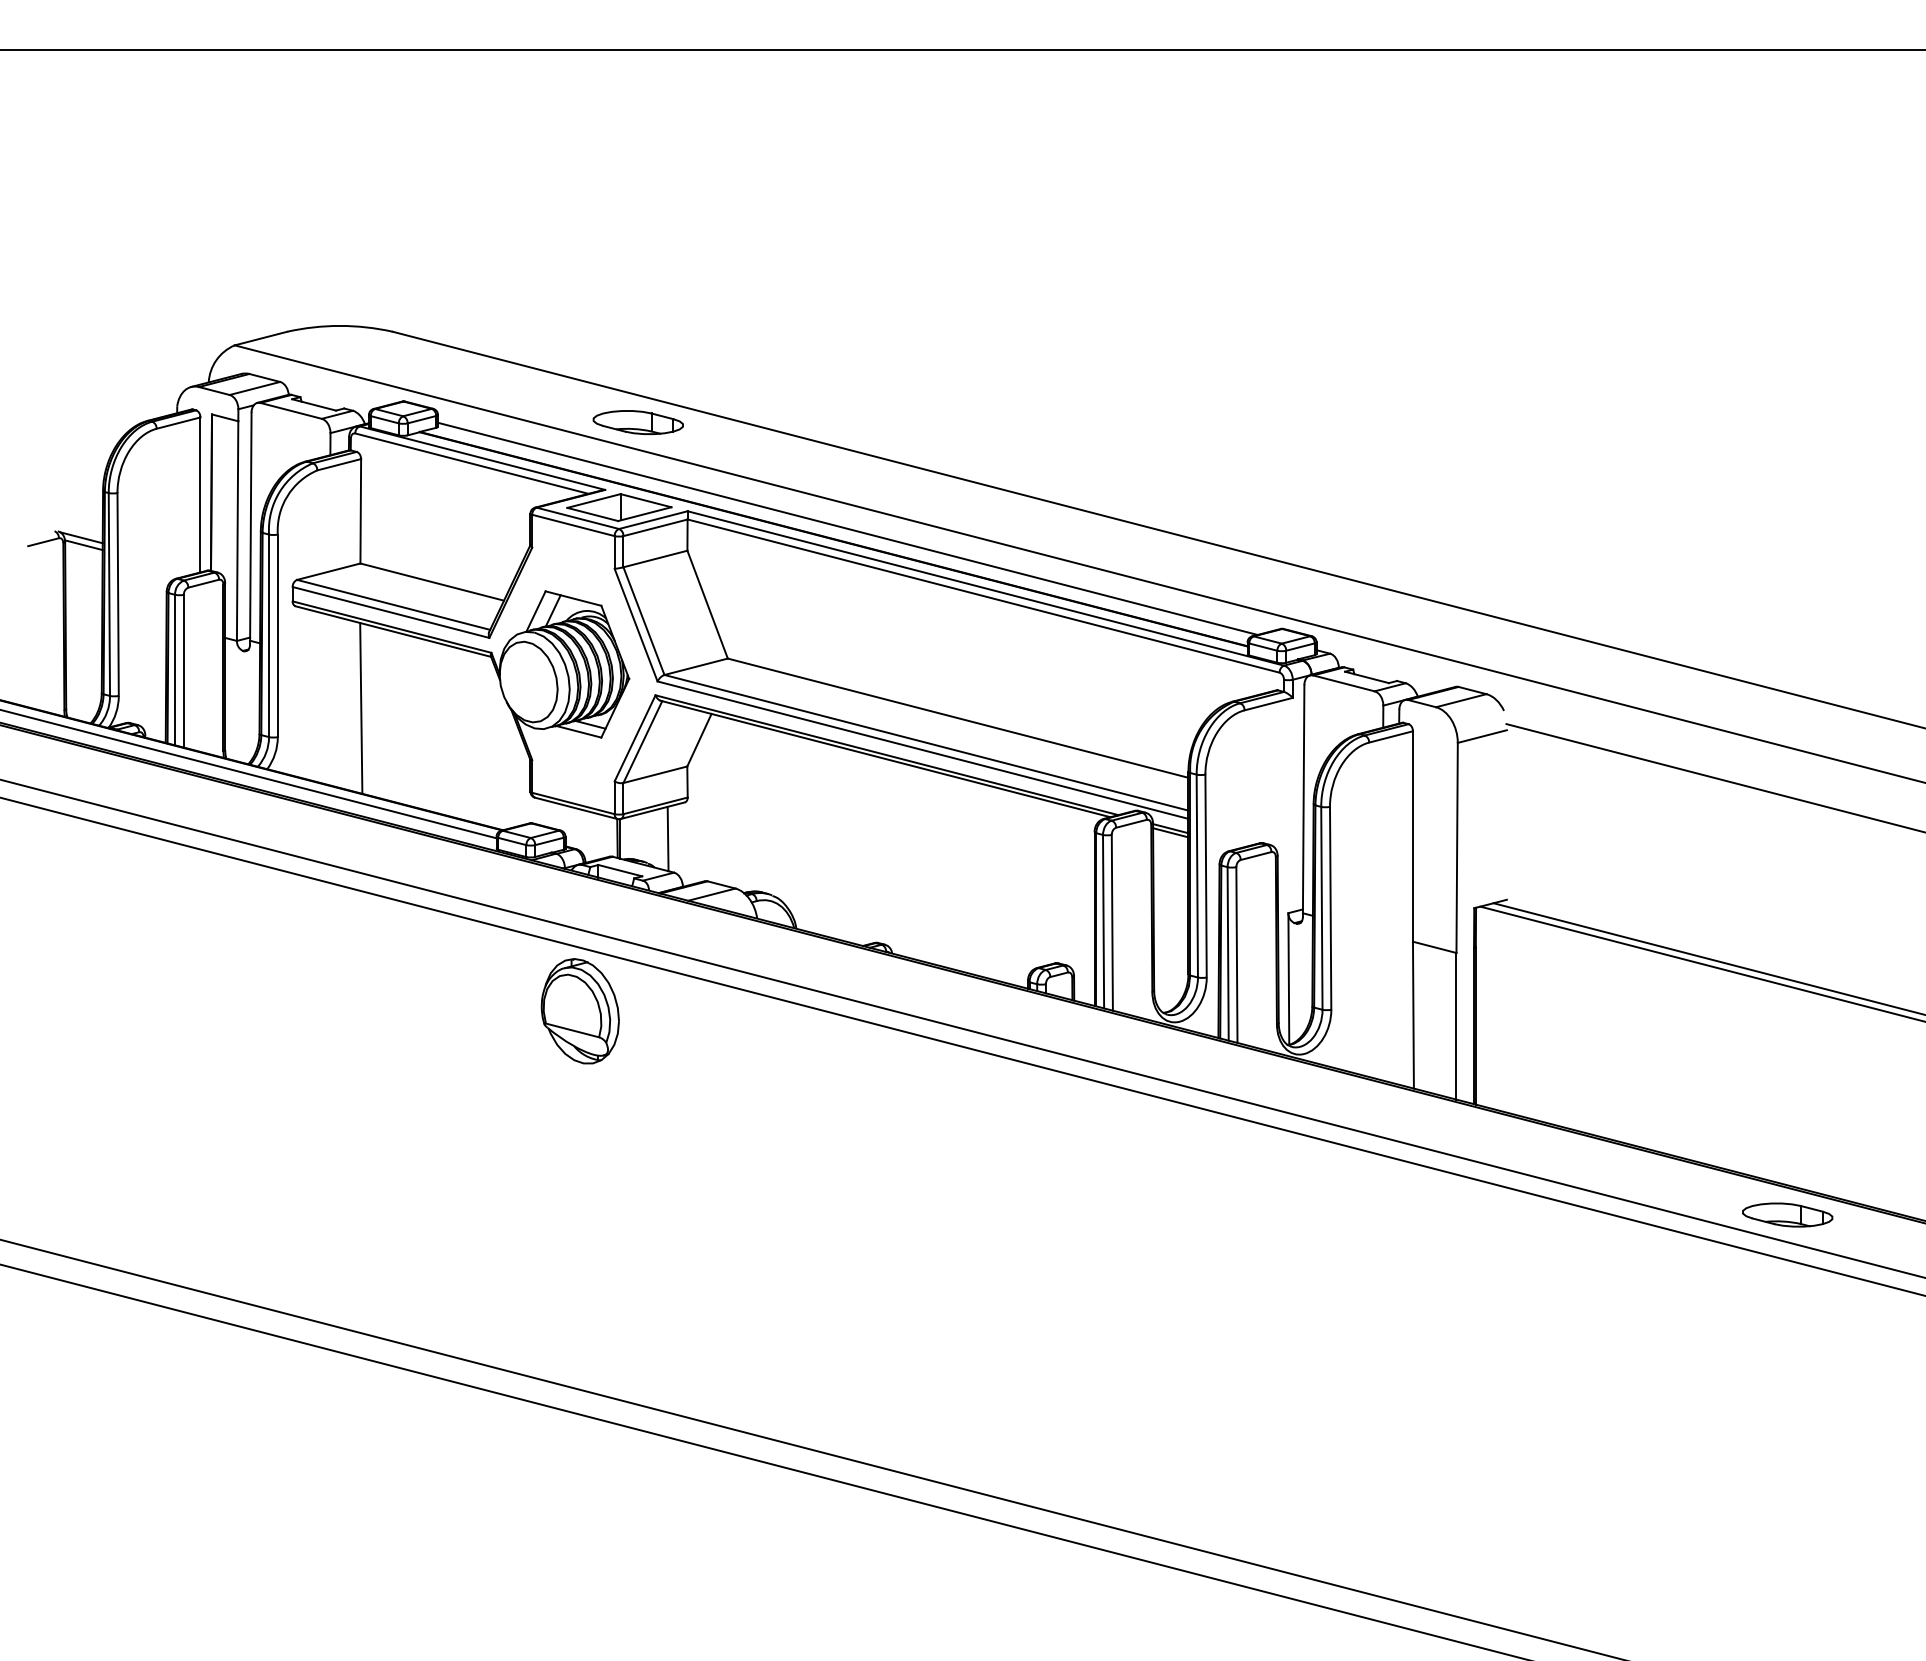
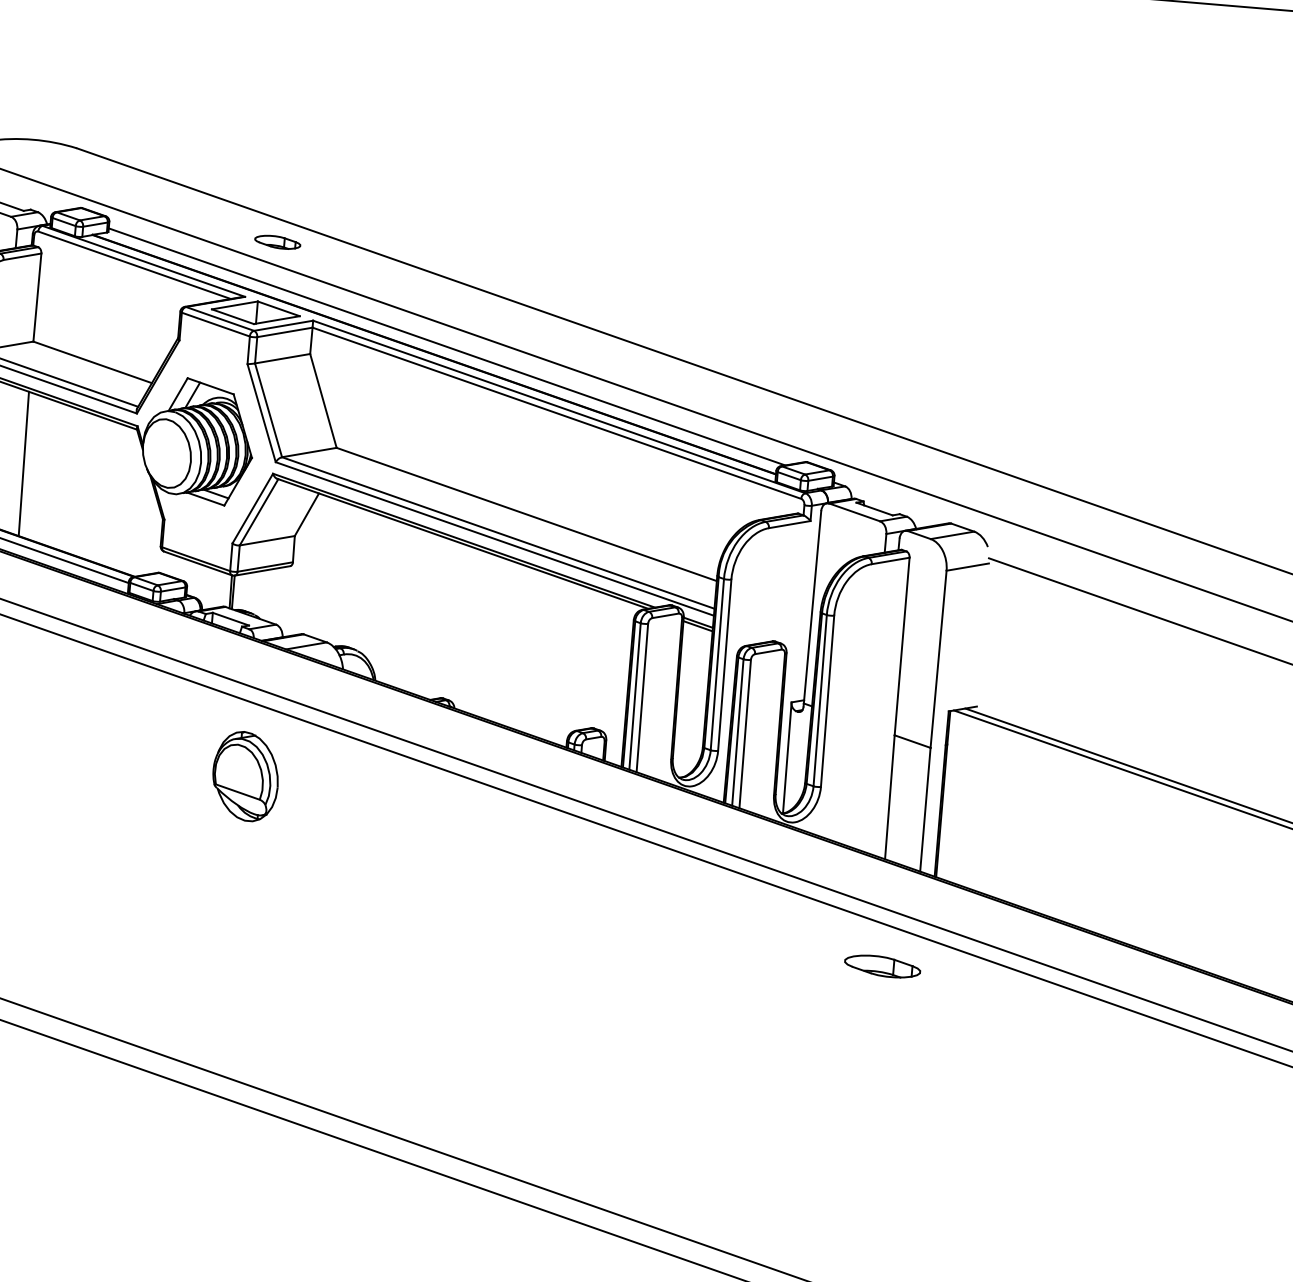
part: (637, 422) -> (277, 242), size x0.6
line: (667, 838) -> (273, 595), removed
part: (579, 1011) -> (245, 776), moved
part: (1787, 1214) -> (882, 966), moved

